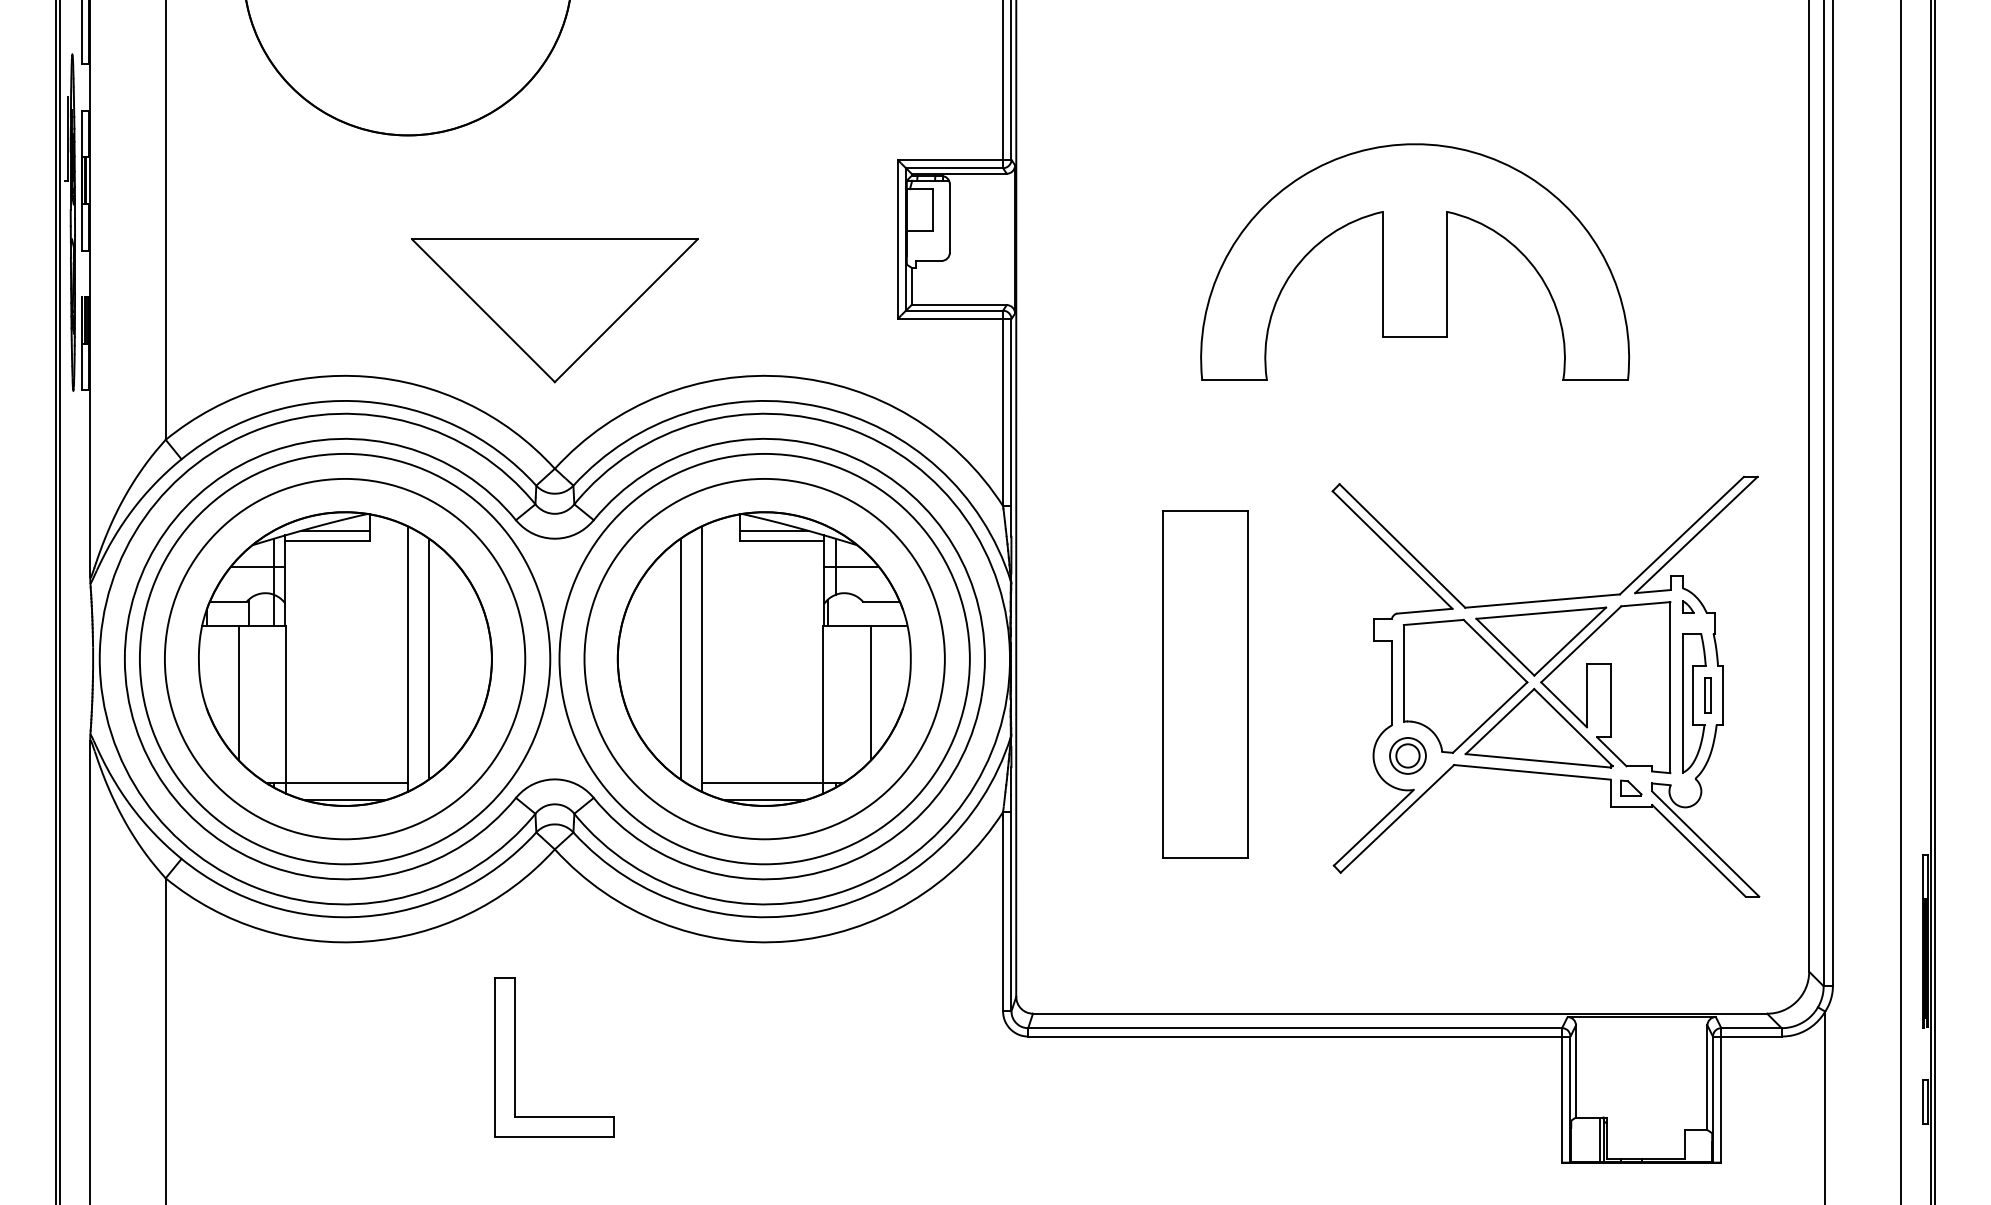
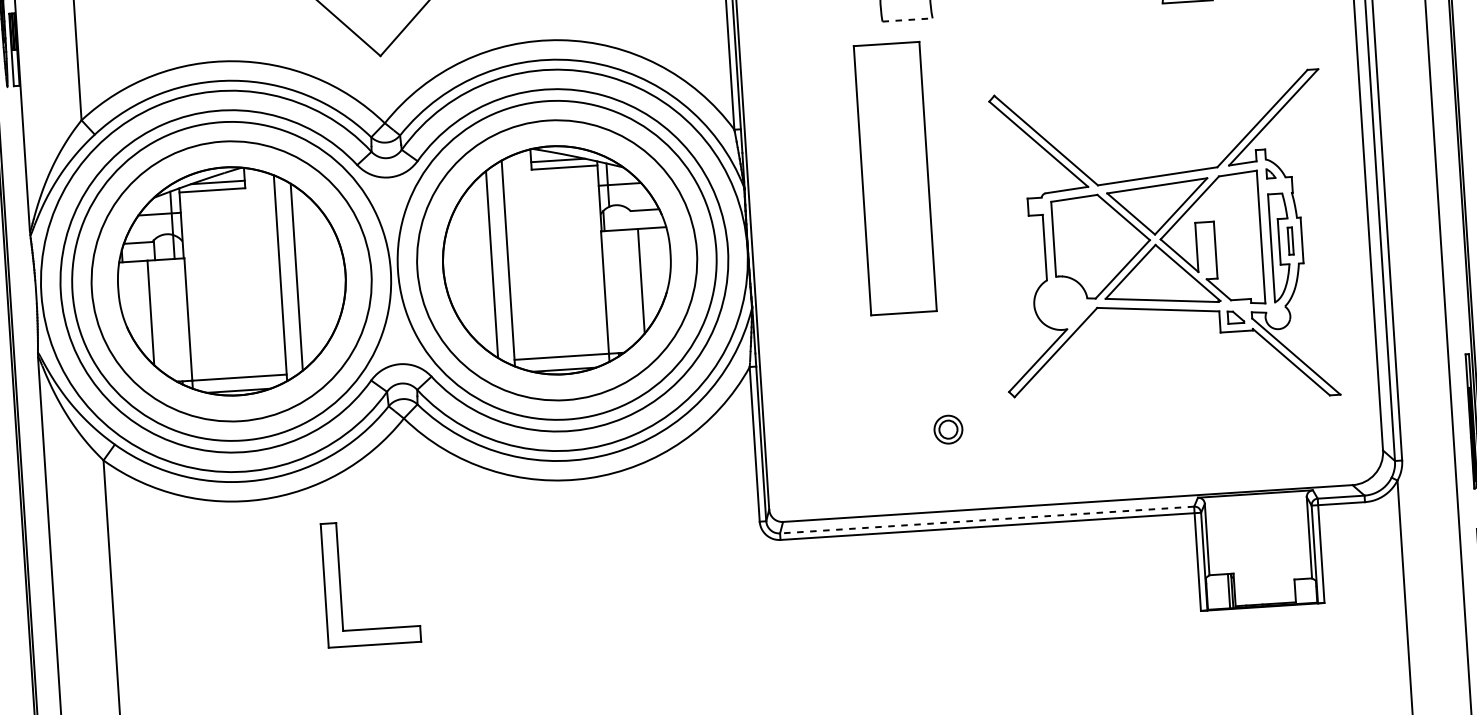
line: (1235, 379) -> (908, 19), solid -> dashed
part: (1205, 684) -> (895, 178), moved
part: (1407, 755) -> (948, 429), moved
line: (1295, 1028) -> (987, 520), solid -> dashed
part: (515, 1057) -> (340, 584), moved

